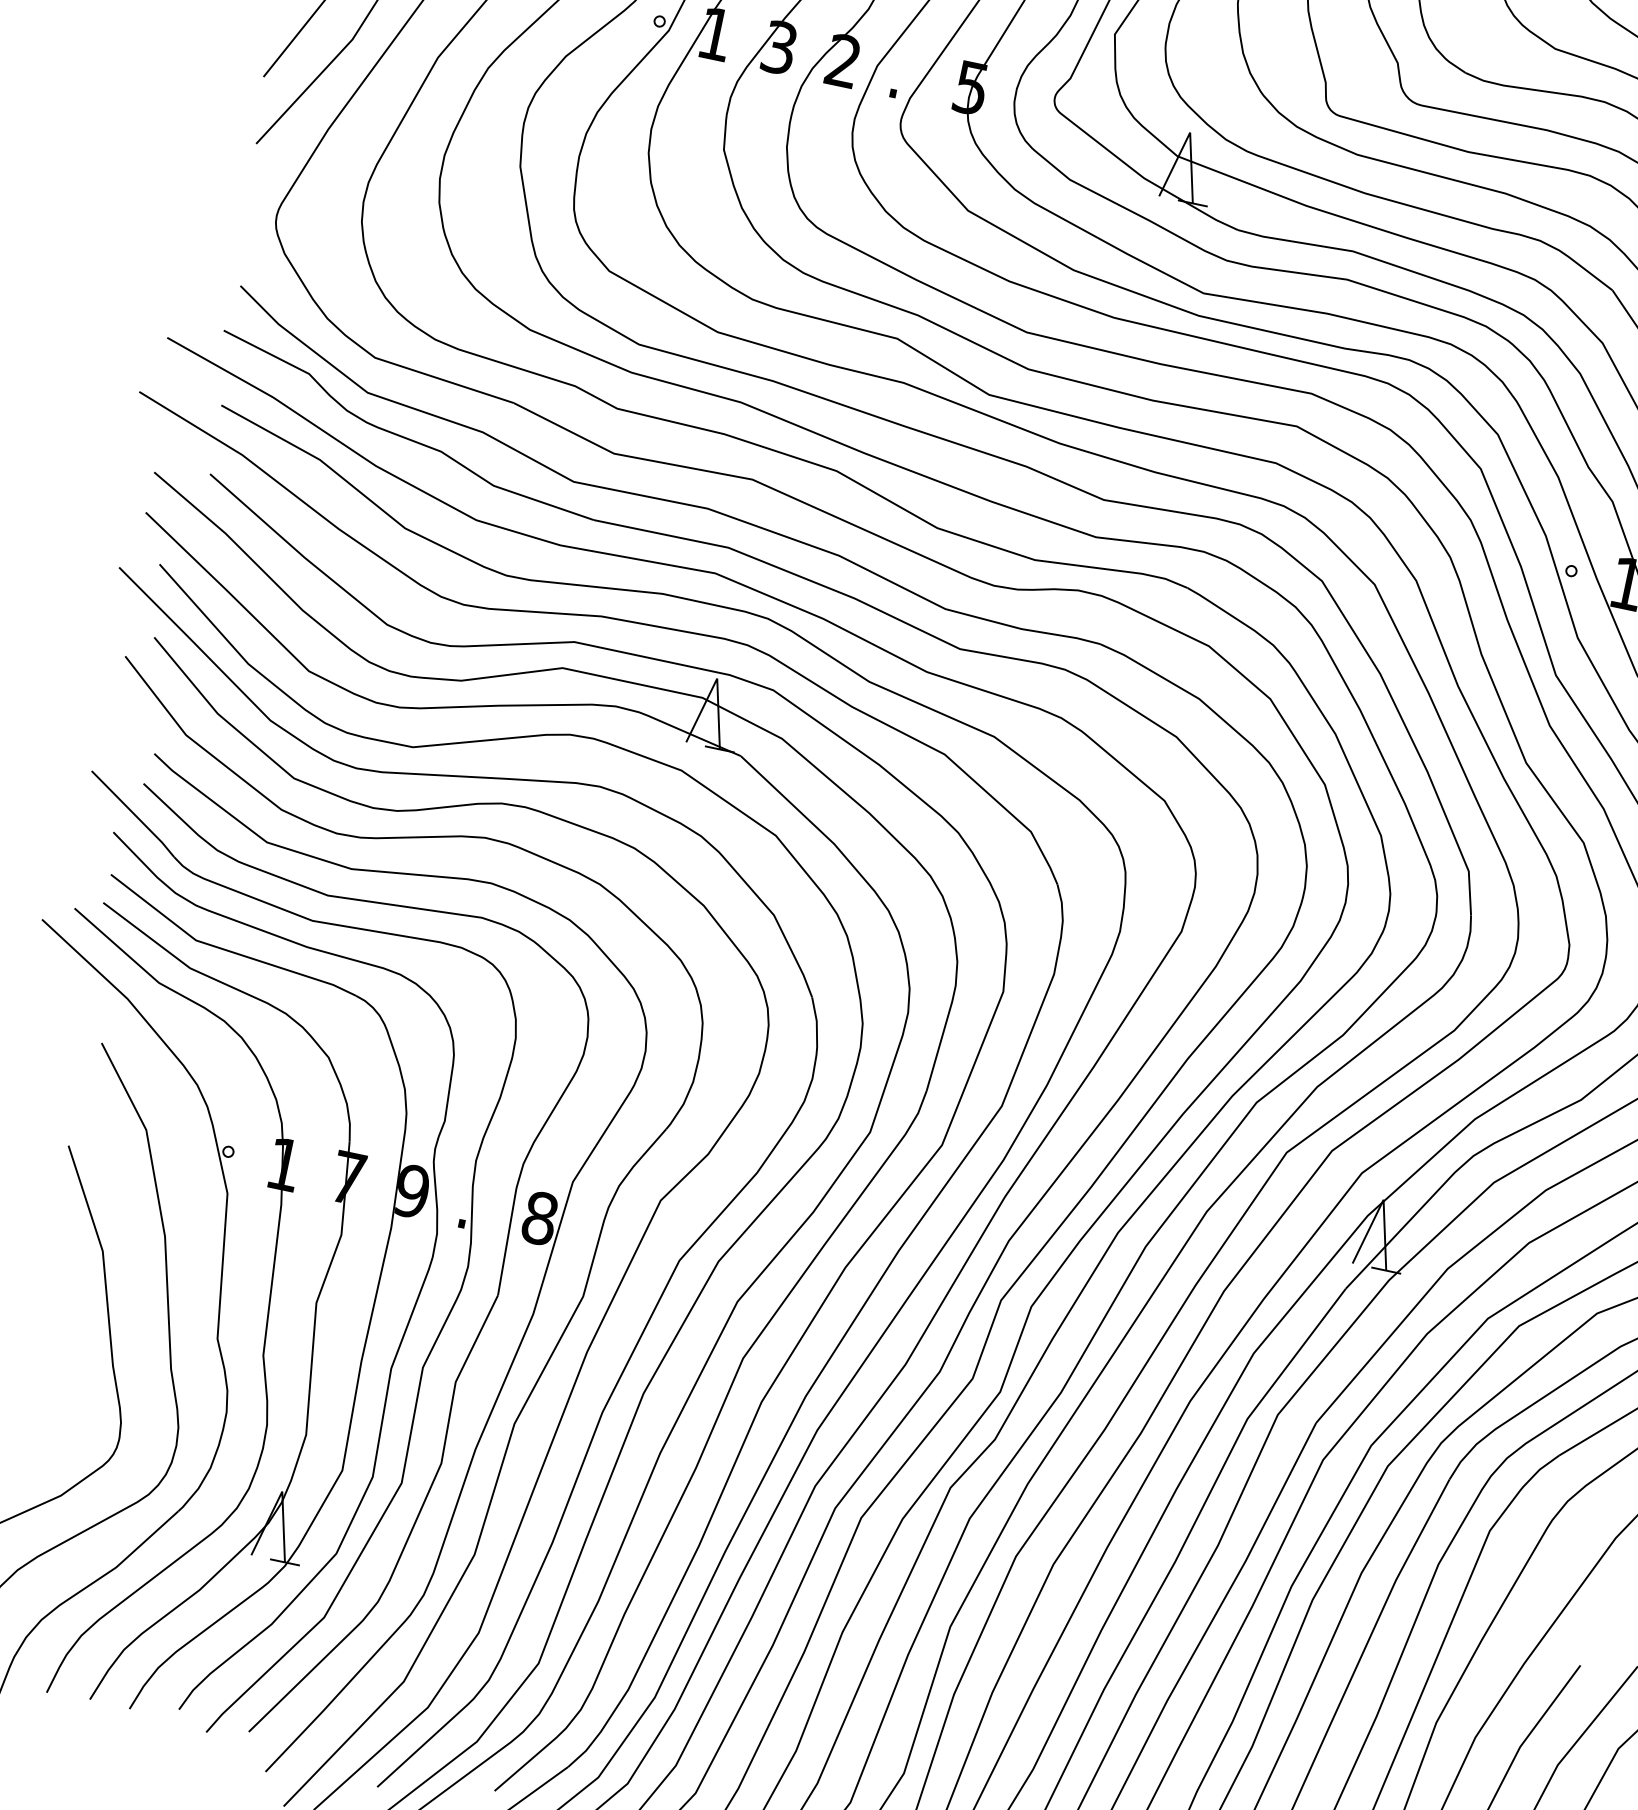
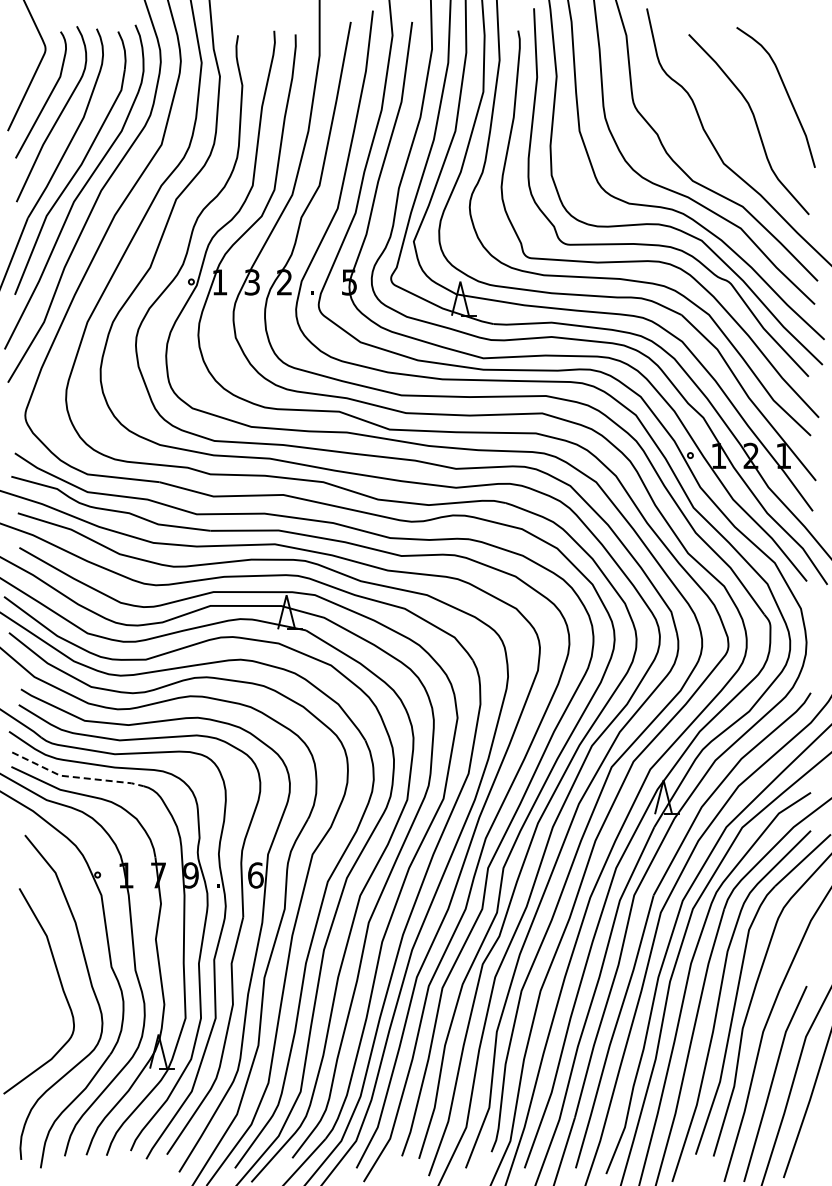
line: (227, 950) -> (76, 777), solid -> dashed
text: (539, 1218) -> (255, 875), 8 -> 6

